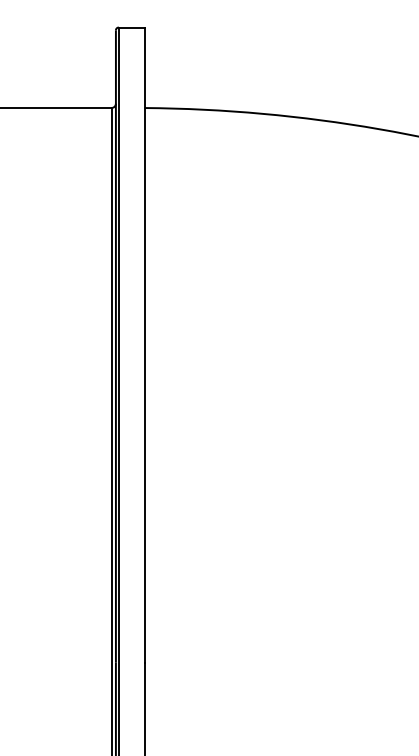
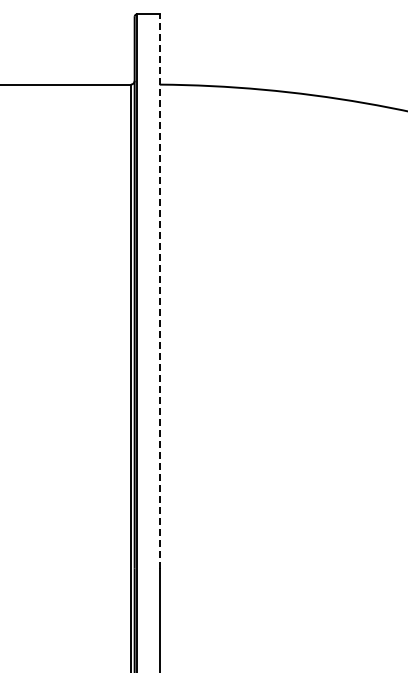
line: (144, 345) -> (159, 291), solid -> dashed

